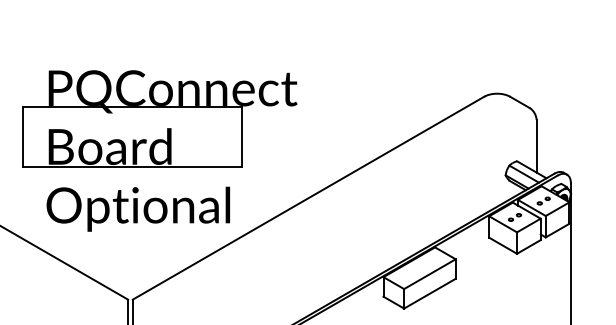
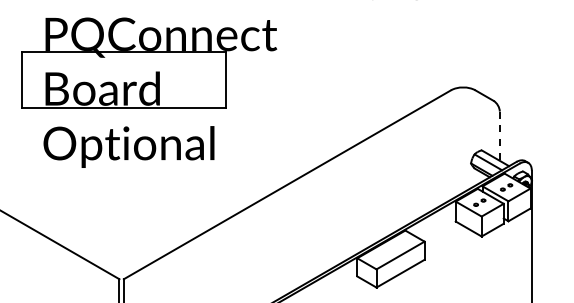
line: (536, 146) -> (499, 136), solid -> dashed
part: (160, 150) -> (149, 92), moved

